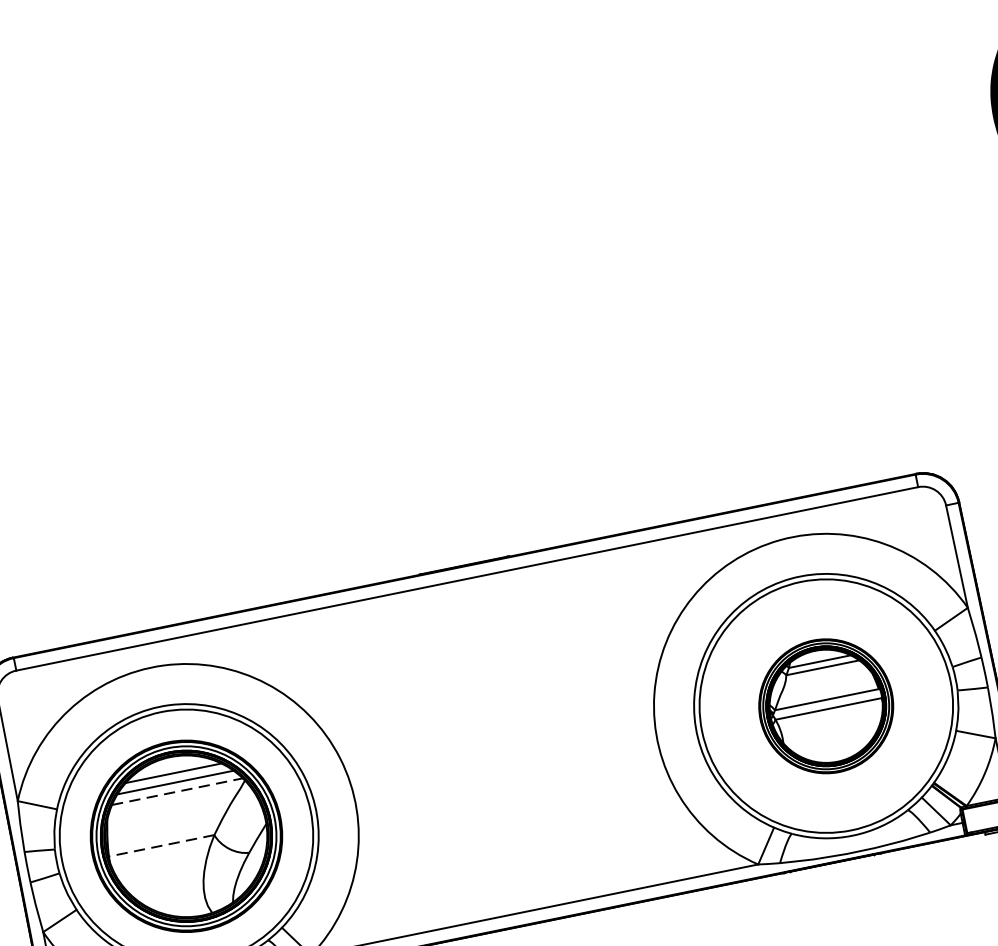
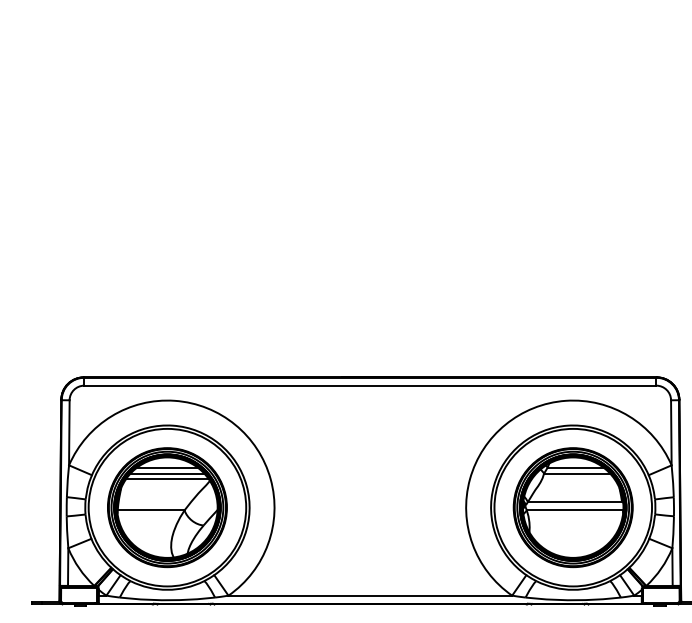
part: (825, 706) -> (572, 507), size x1.43
line: (177, 791) -> (167, 479), dashed -> solid
line: (160, 846) -> (150, 510), dashed -> solid

